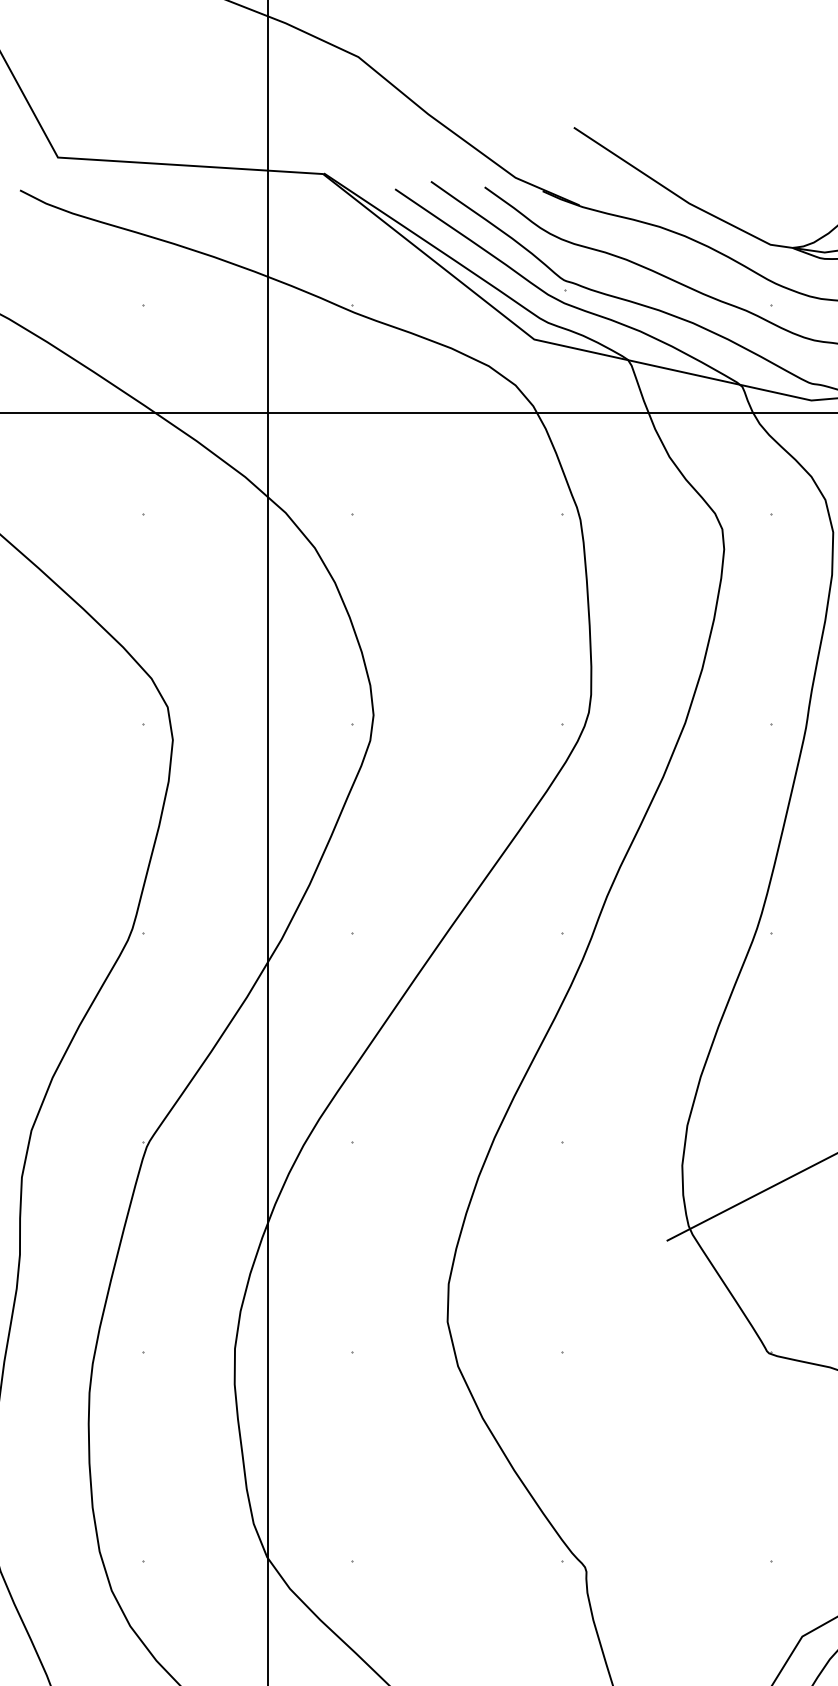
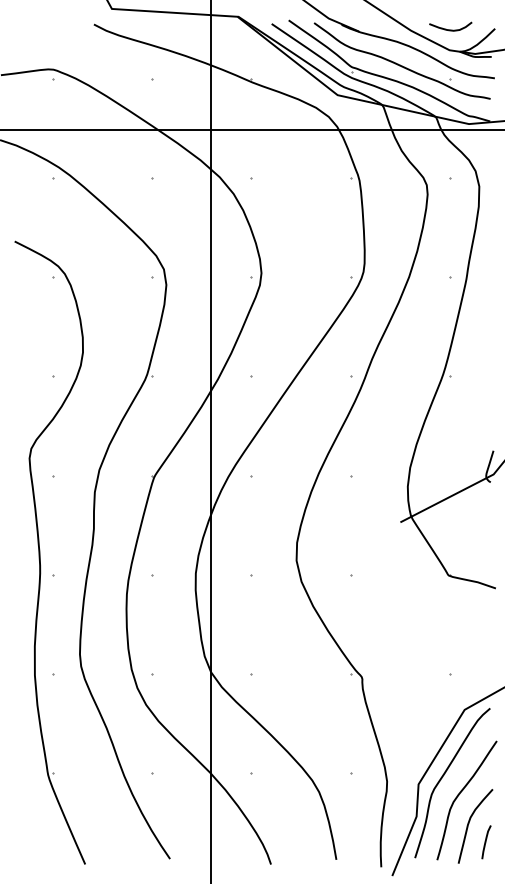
curve: (772, 200) -> (450, 29), added

